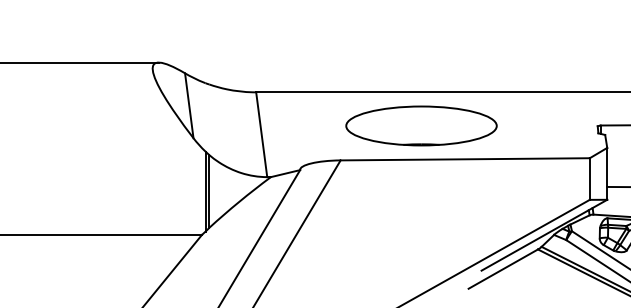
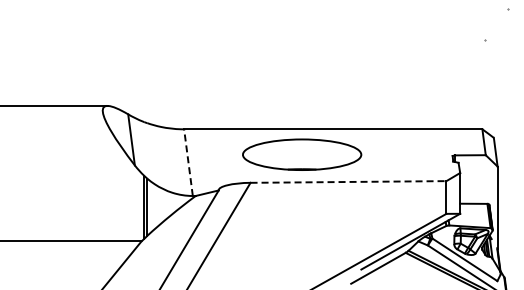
part: (421, 125) -> (302, 154), moved
line: (261, 134) -> (188, 162), solid -> dashed
line: (465, 158) -> (348, 181), solid -> dashed

